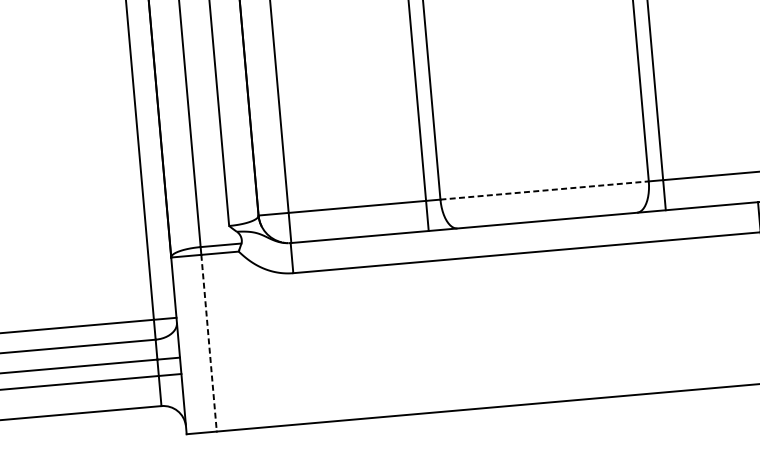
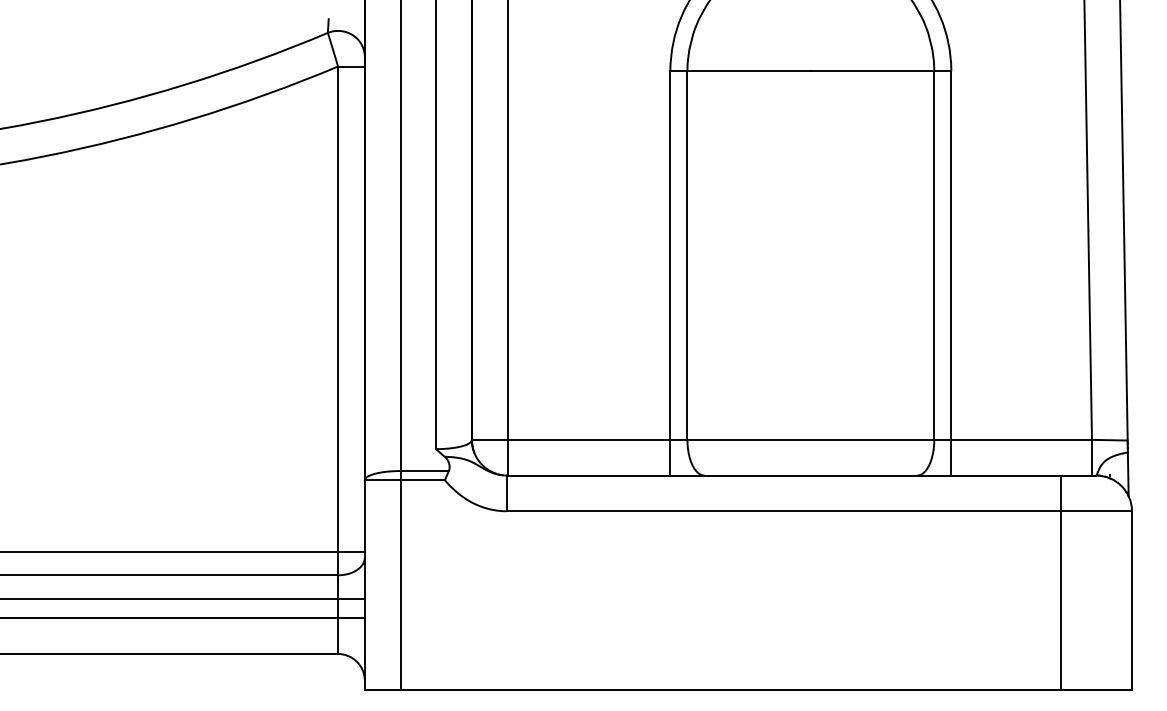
line: (545, 190) -> (811, 439), dashed -> solid
line: (209, 342) -> (400, 584), dashed -> solid

